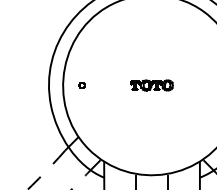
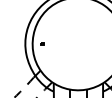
part: (150, 84) -> (77, 43), removed

